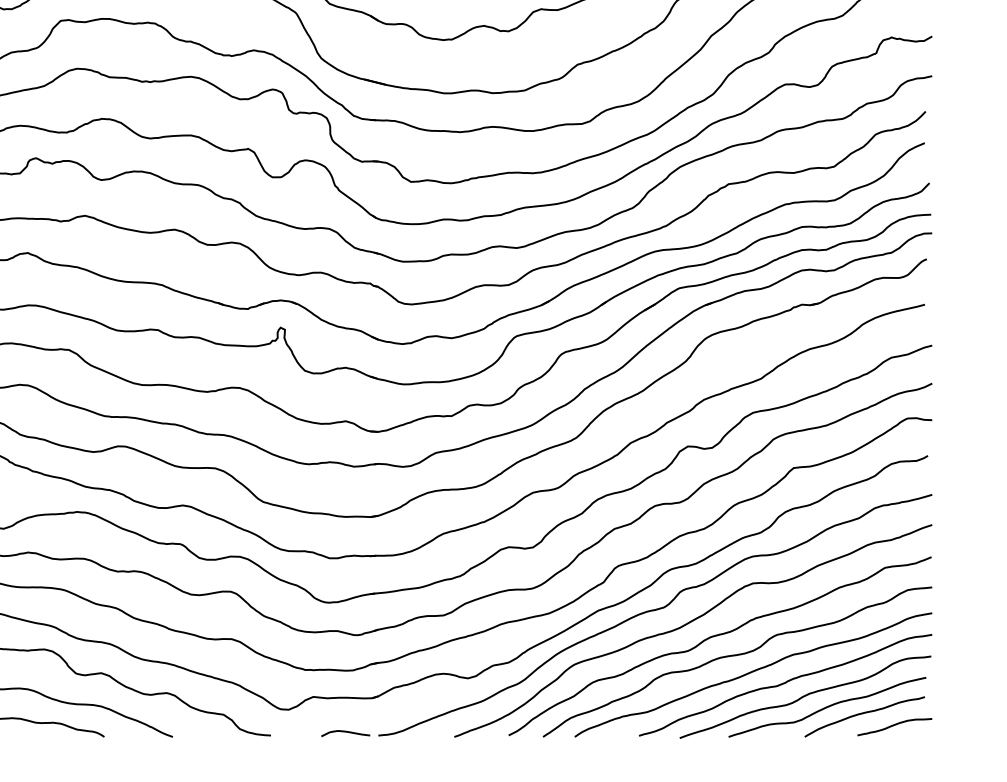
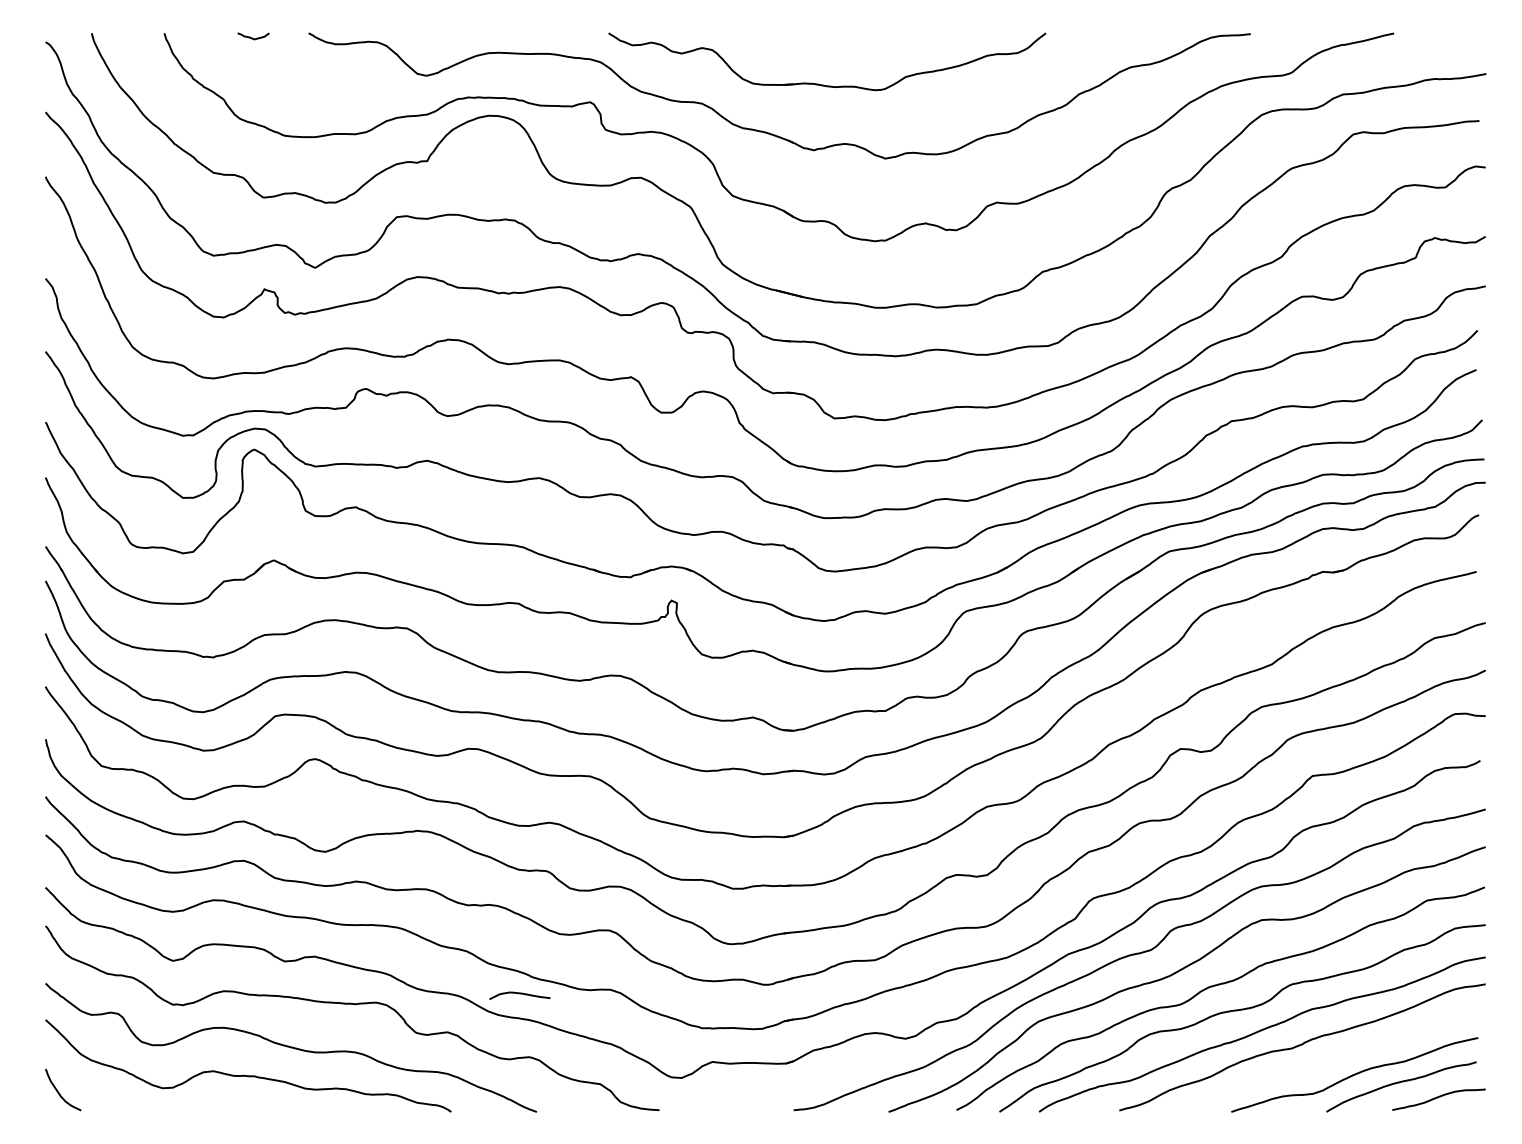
curve: (805, 696) -> (1327, 1061), removed
curve: (345, 732) -> (519, 994), moved

